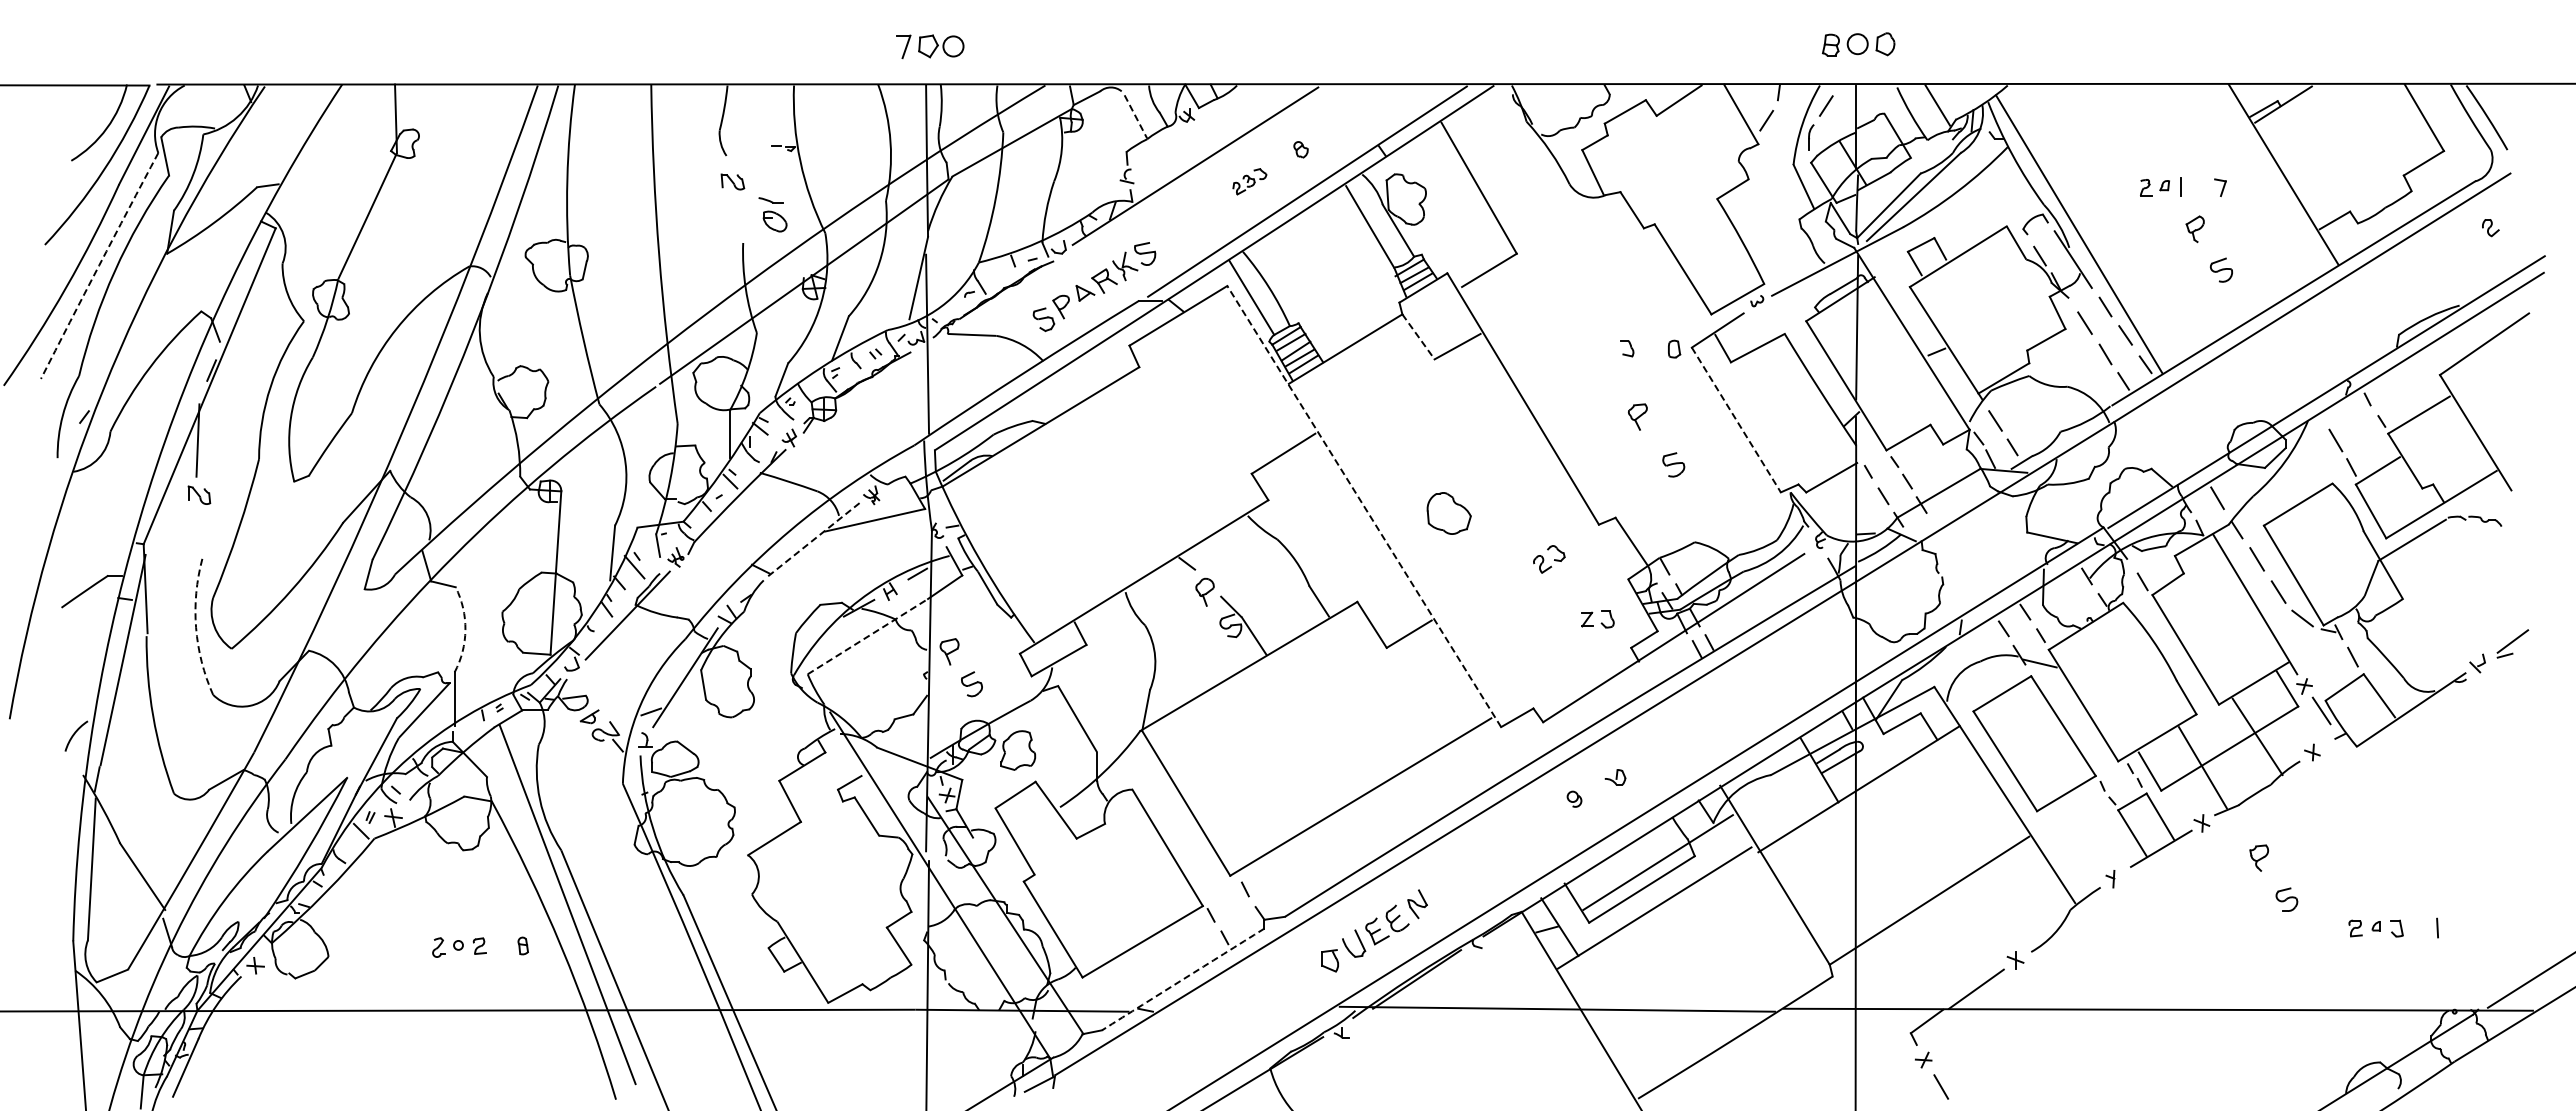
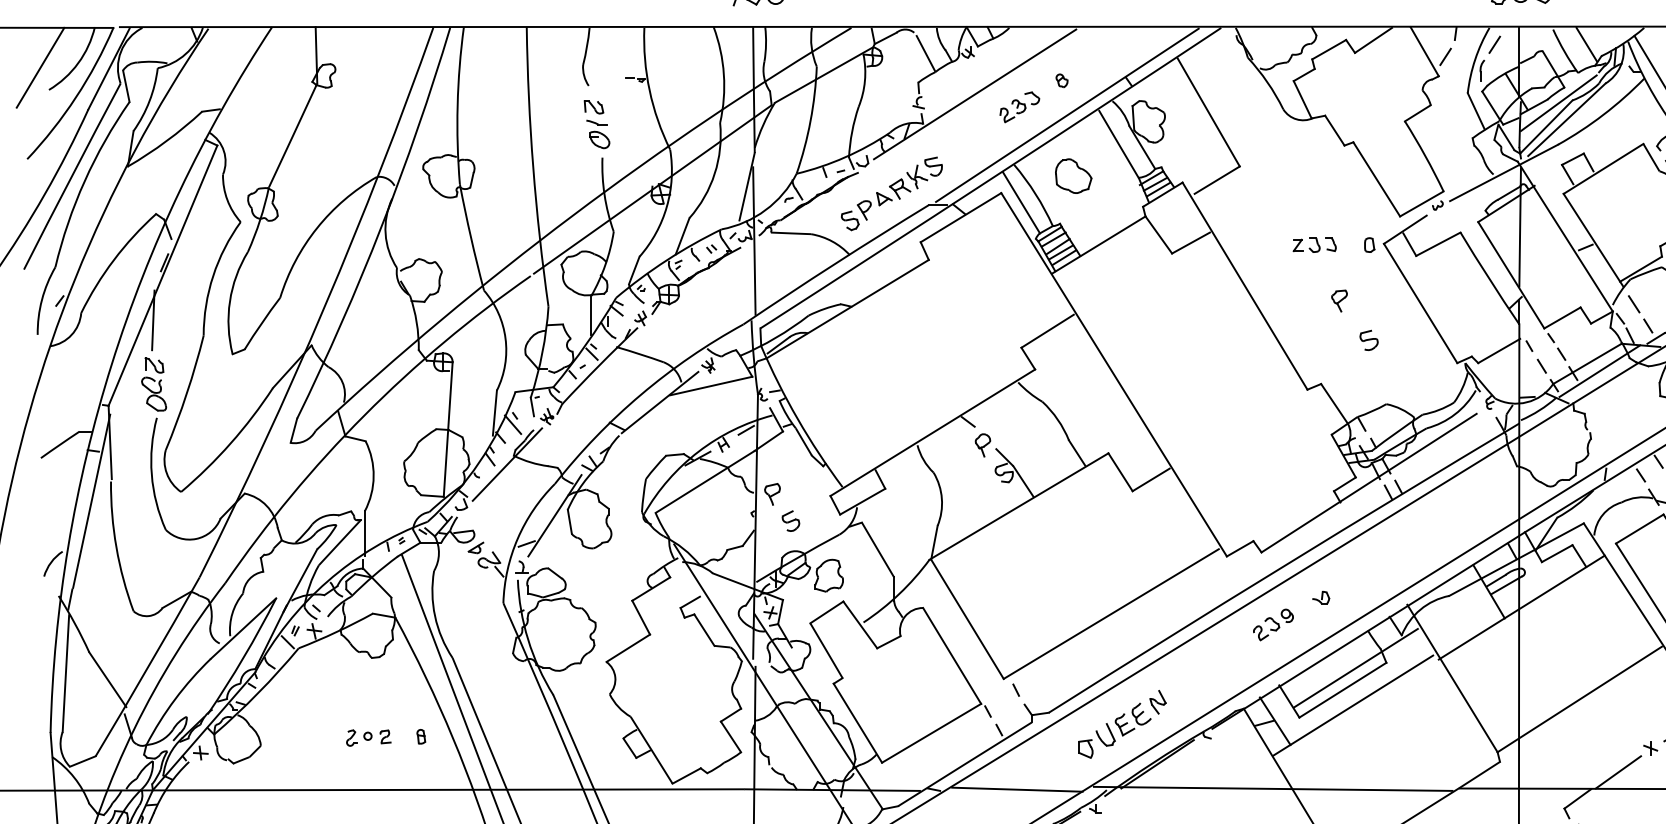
line: (1136, 117) -> (926, 54), dashed -> solid
line: (60, 133) -> (40, 67), added
line: (1904, 176) -> (1559, 102), added
part: (1249, 181) -> (1019, 106), size x1.43
part: (772, 214) -> (597, 134), moved
arc: (99, 265) -> (72, 176), dashed -> solid
line: (1418, 336) -> (1158, 234), dashed -> solid
line: (1736, 420) -> (1420, 303), dashed -> solid
line: (1953, 501) -> (1599, 370), added
line: (1364, 506) -> (1114, 374), dashed -> solid
part: (1448, 513) -> (1073, 176), moved
part: (198, 530) -> (153, 394), added
line: (812, 540) -> (659, 402), dashed -> solid
part: (1549, 559) -> (1266, 629), moved
part: (1597, 619) -> (1306, 245), moved
arc: (196, 627) -> (152, 474), dashed -> solid
arc: (465, 629) -> (373, 476), dashed -> solid
line: (867, 636) -> (704, 481), dashed -> solid
arc: (1183, 979) -> (965, 764), dashed -> solid
line: (1246, 1009) -> (1017, 789), added

